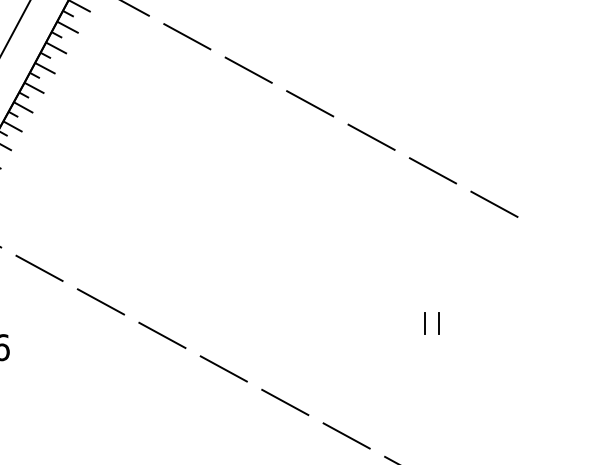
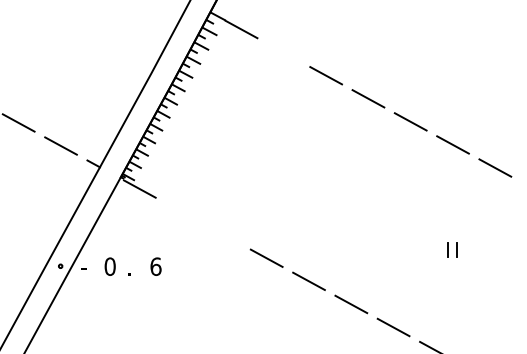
line: (186, 36) -> (283, 52), removed
line: (40, 267) -> (182, 211), removed
line: (101, 300) -> (224, 234), removed

